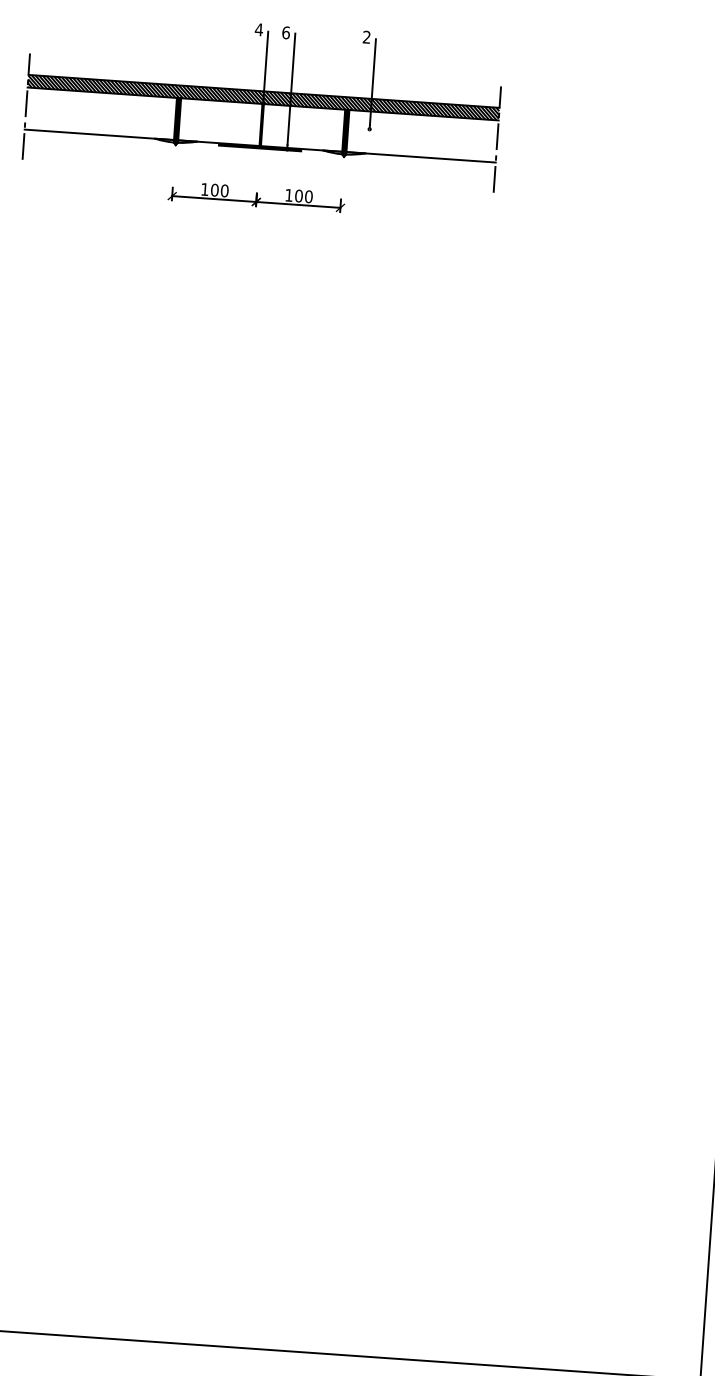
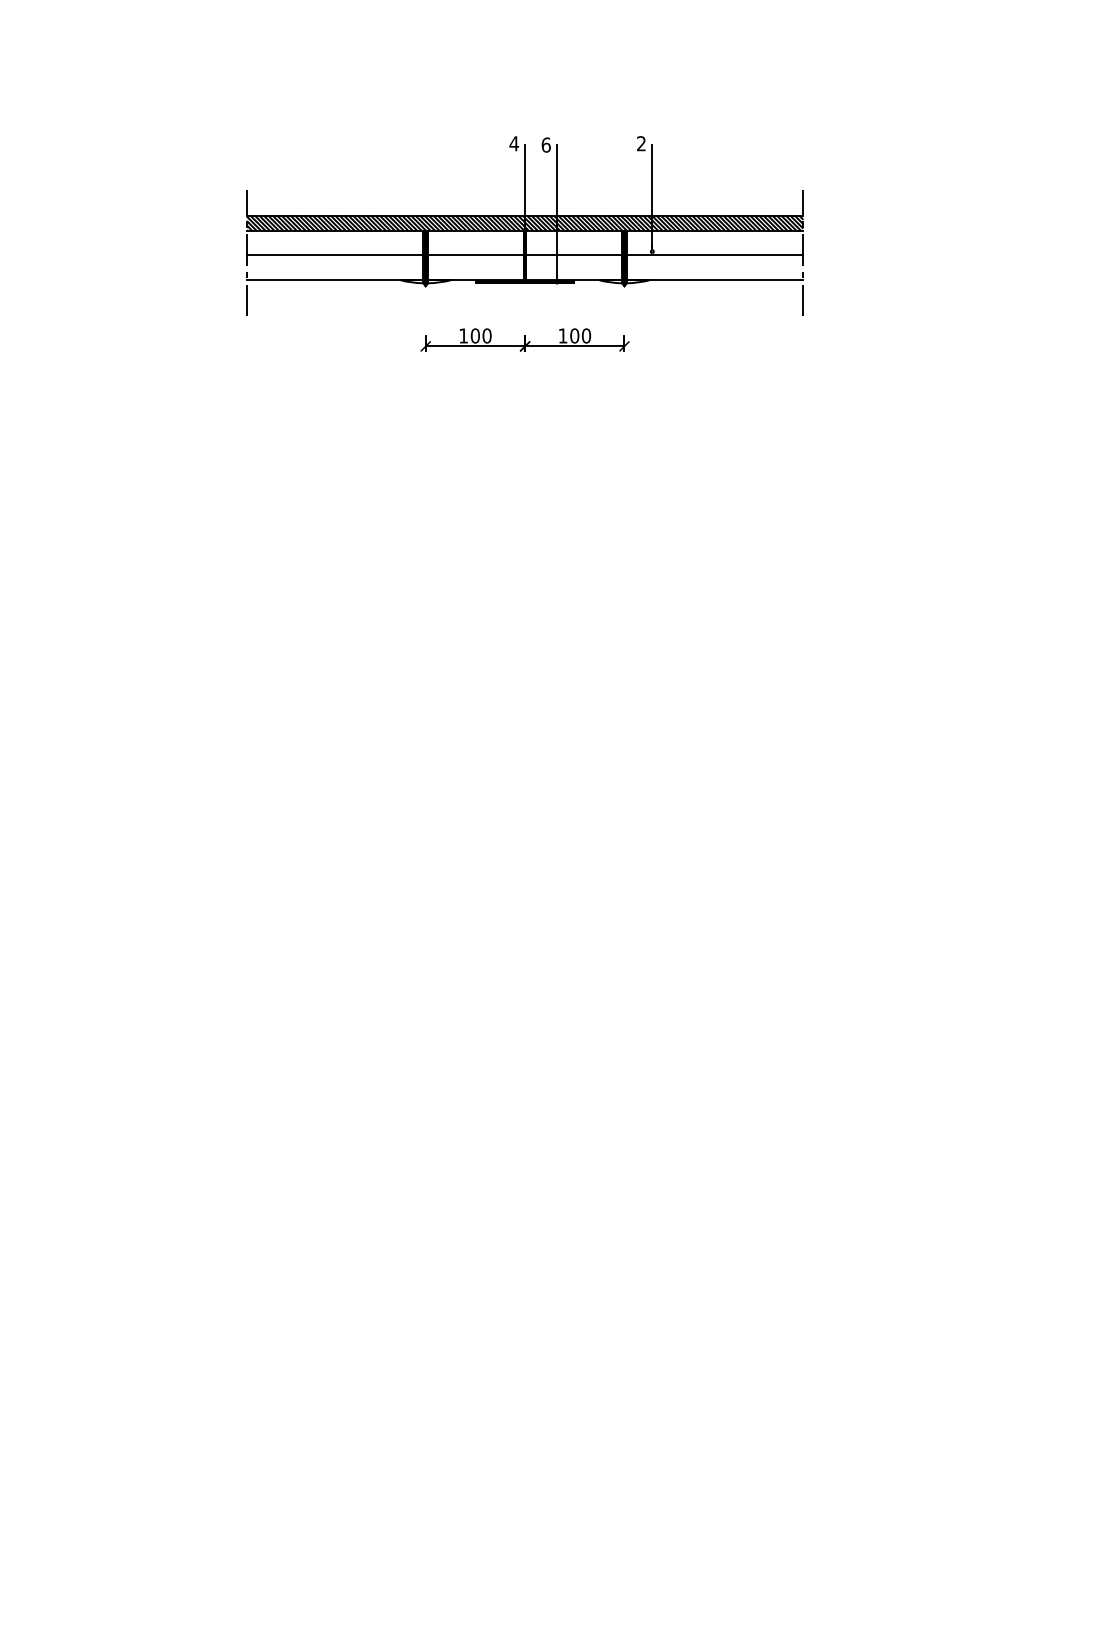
line: (261, 125) -> (524, 255), added

